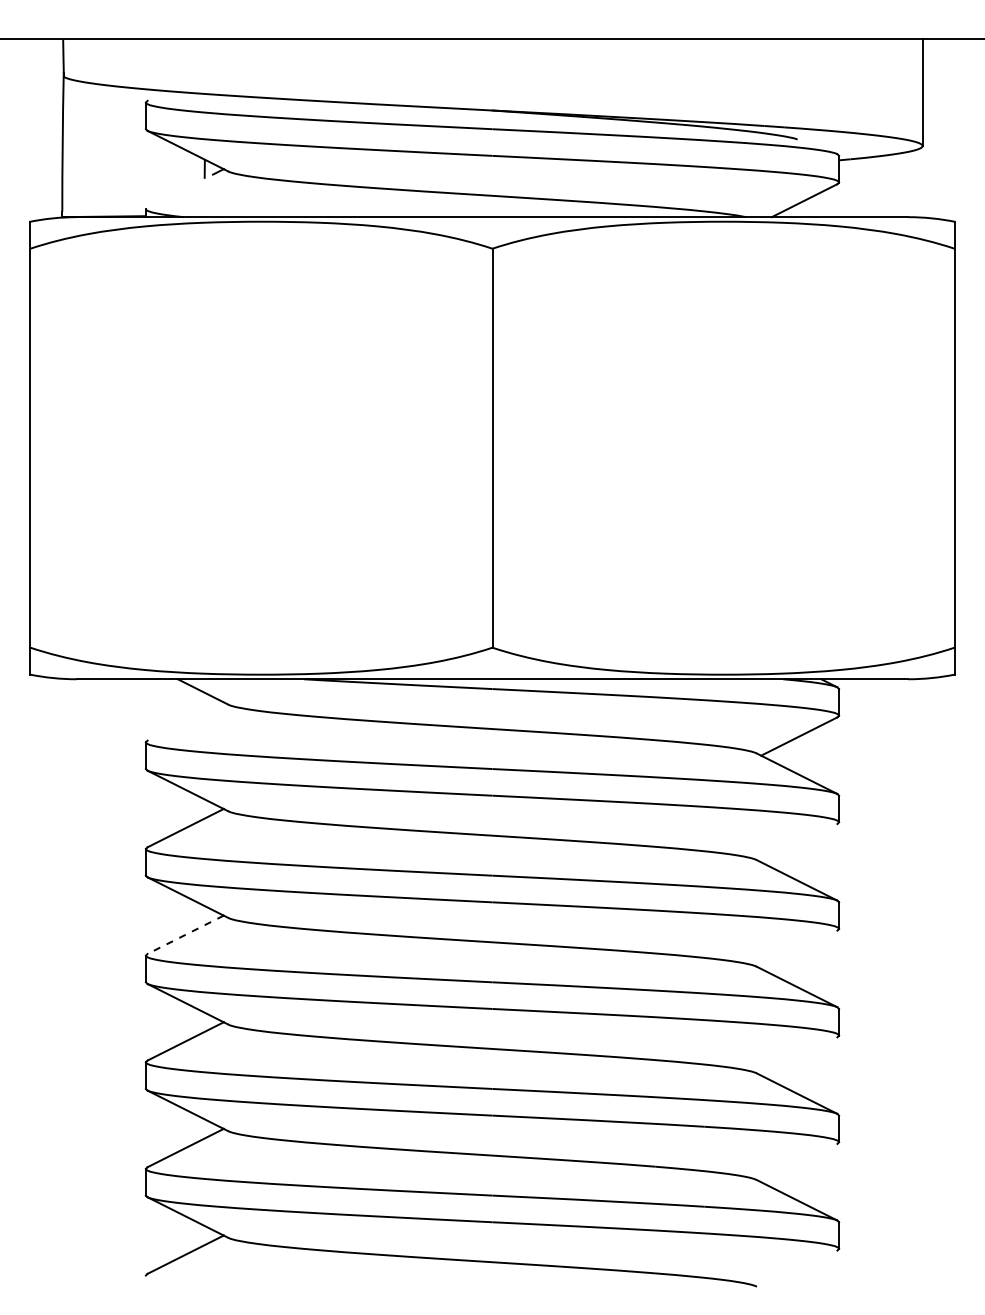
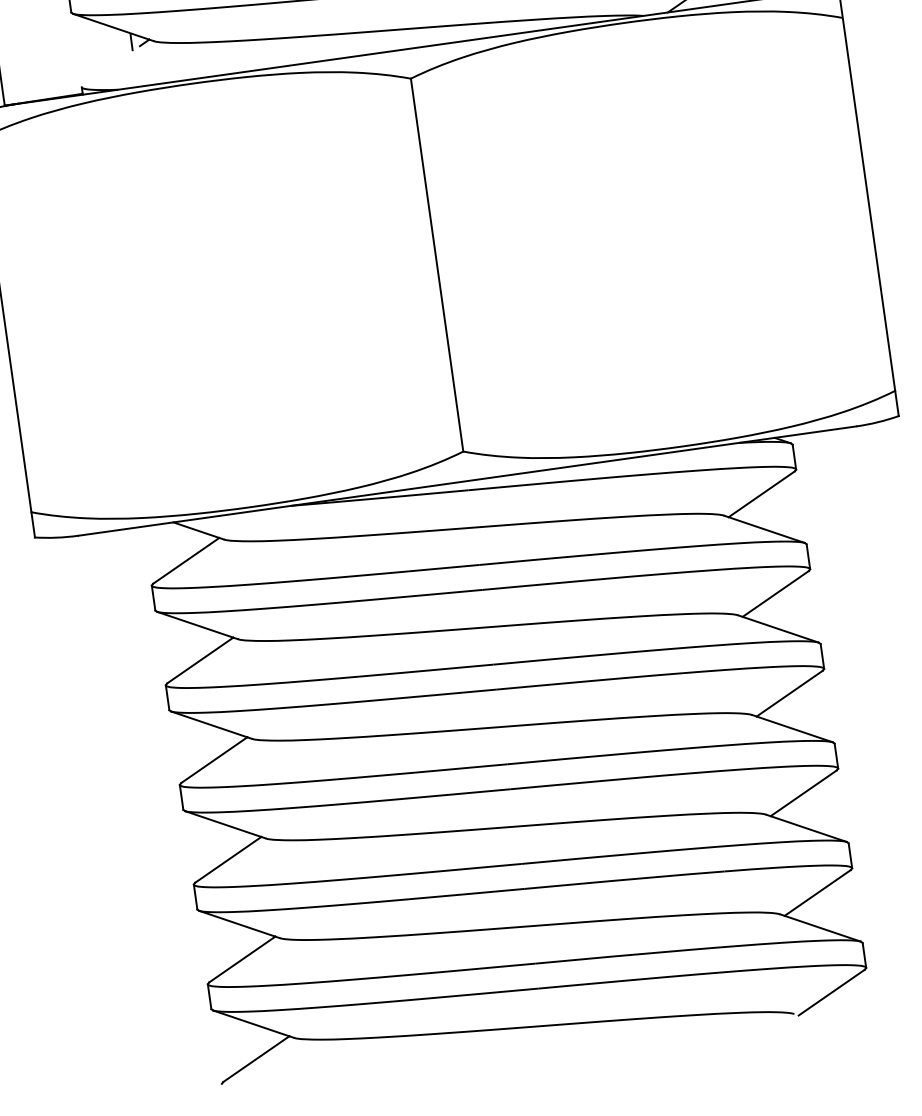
line: (185, 721) -> (186, 560), added
line: (799, 843) -> (775, 594), added
line: (185, 934) -> (214, 759), dashed -> solid
line: (799, 949) -> (789, 693), added
line: (799, 1056) -> (803, 793), added
line: (799, 1162) -> (817, 892), added
line: (799, 1269) -> (831, 992), added

